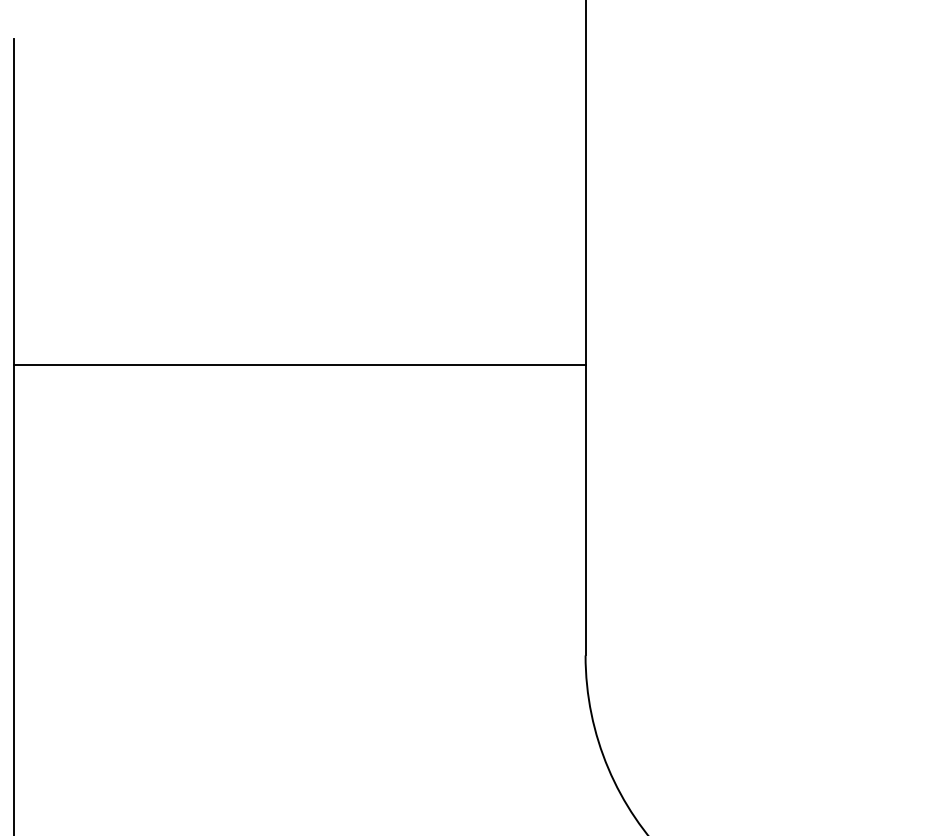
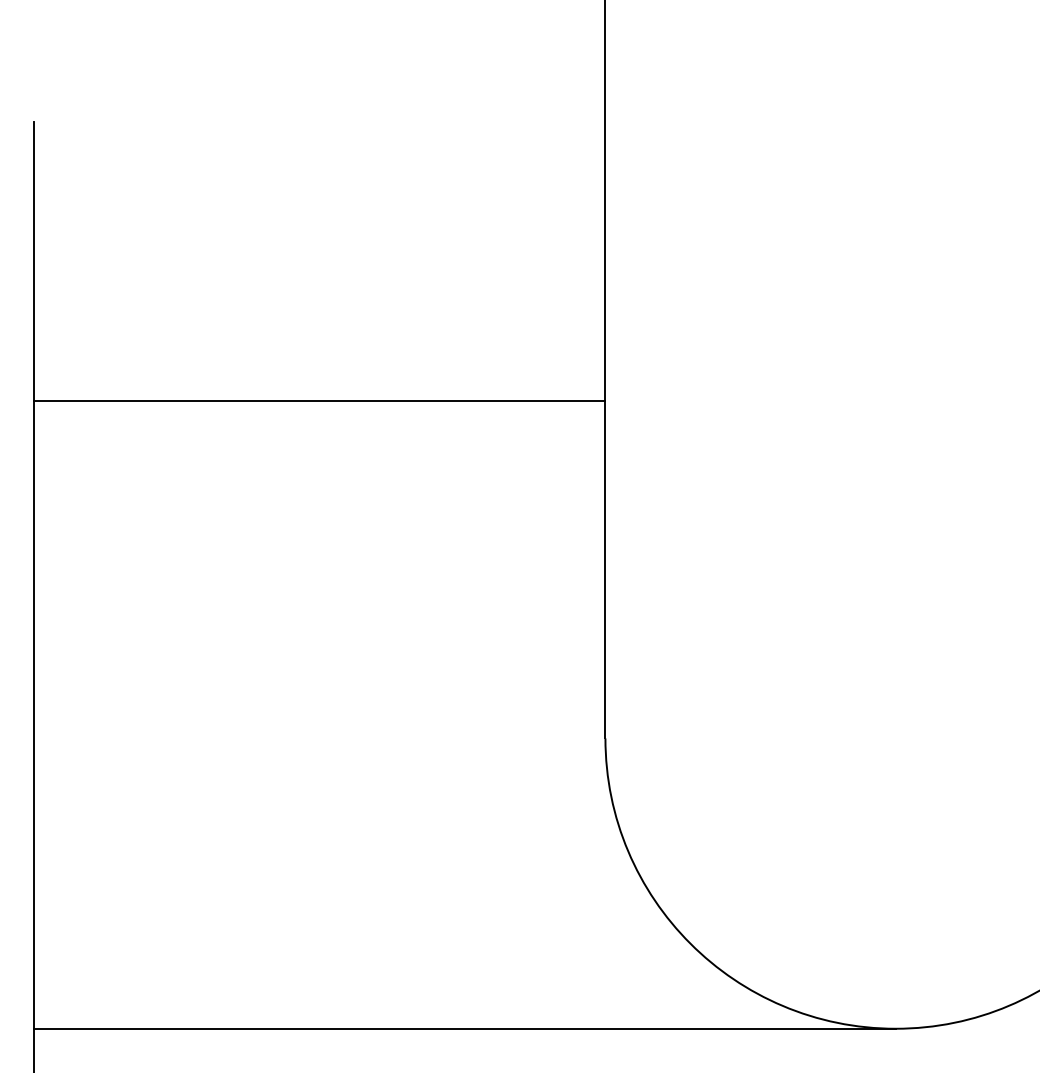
line: (299, 365) -> (319, 401), moved

